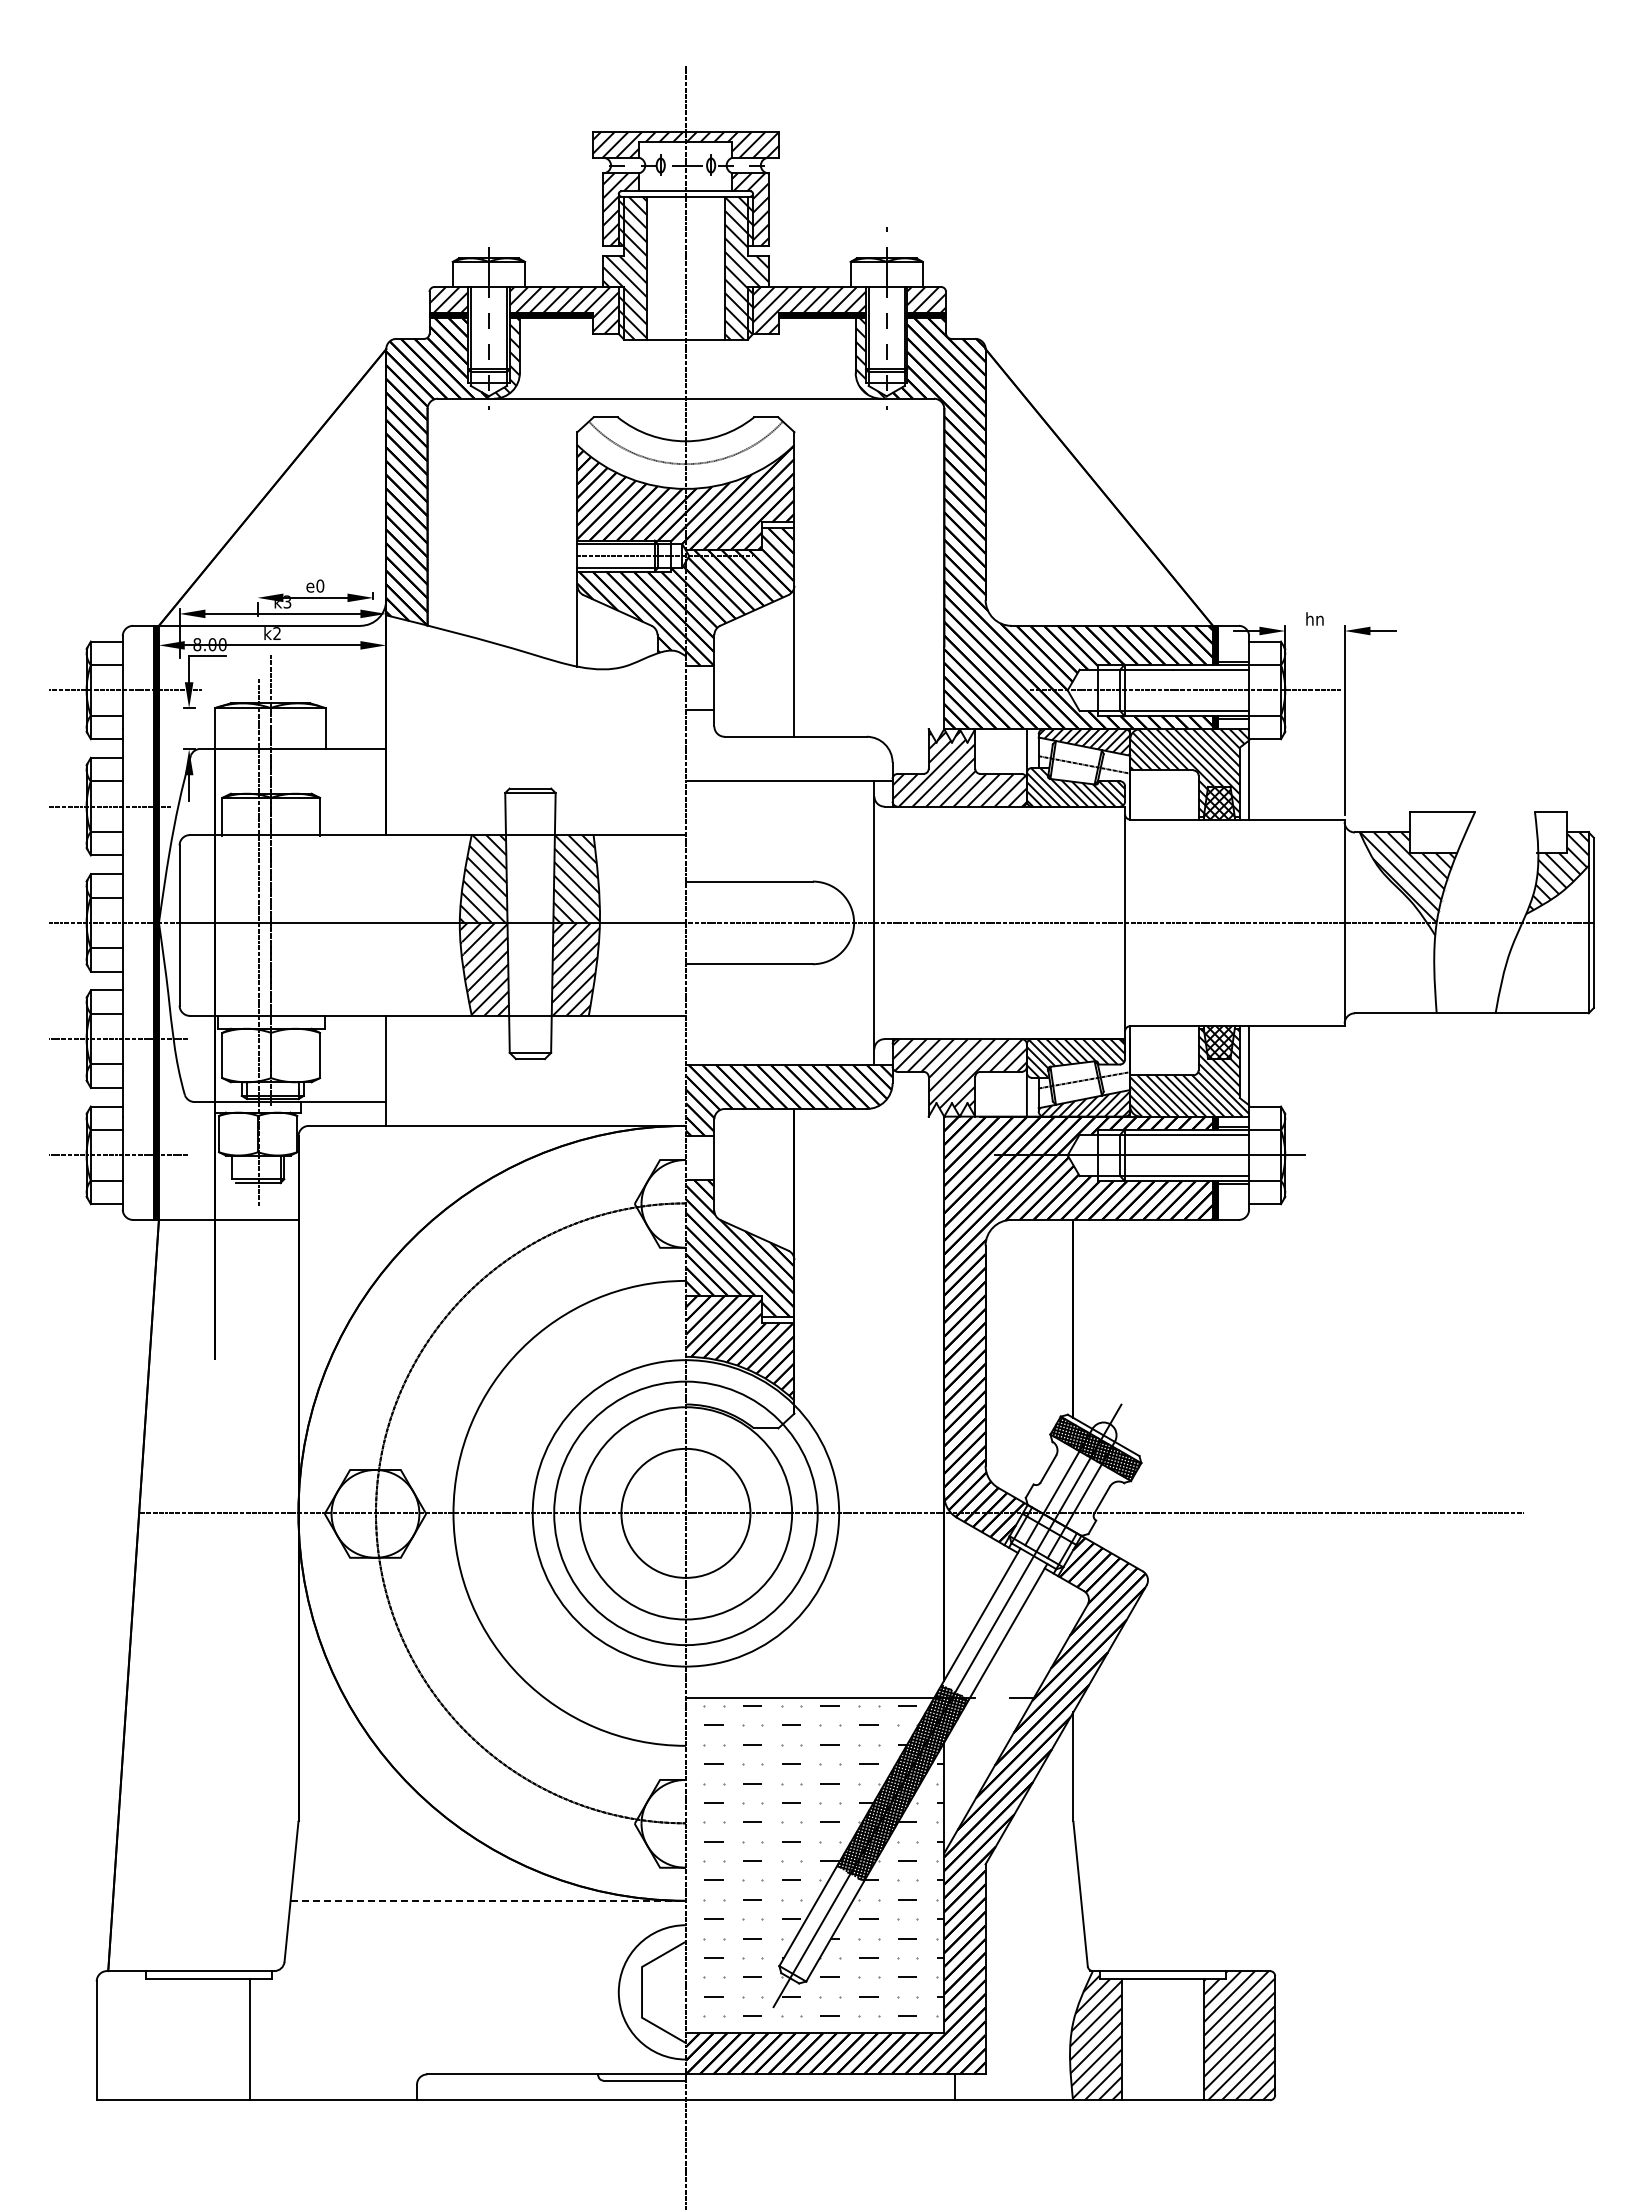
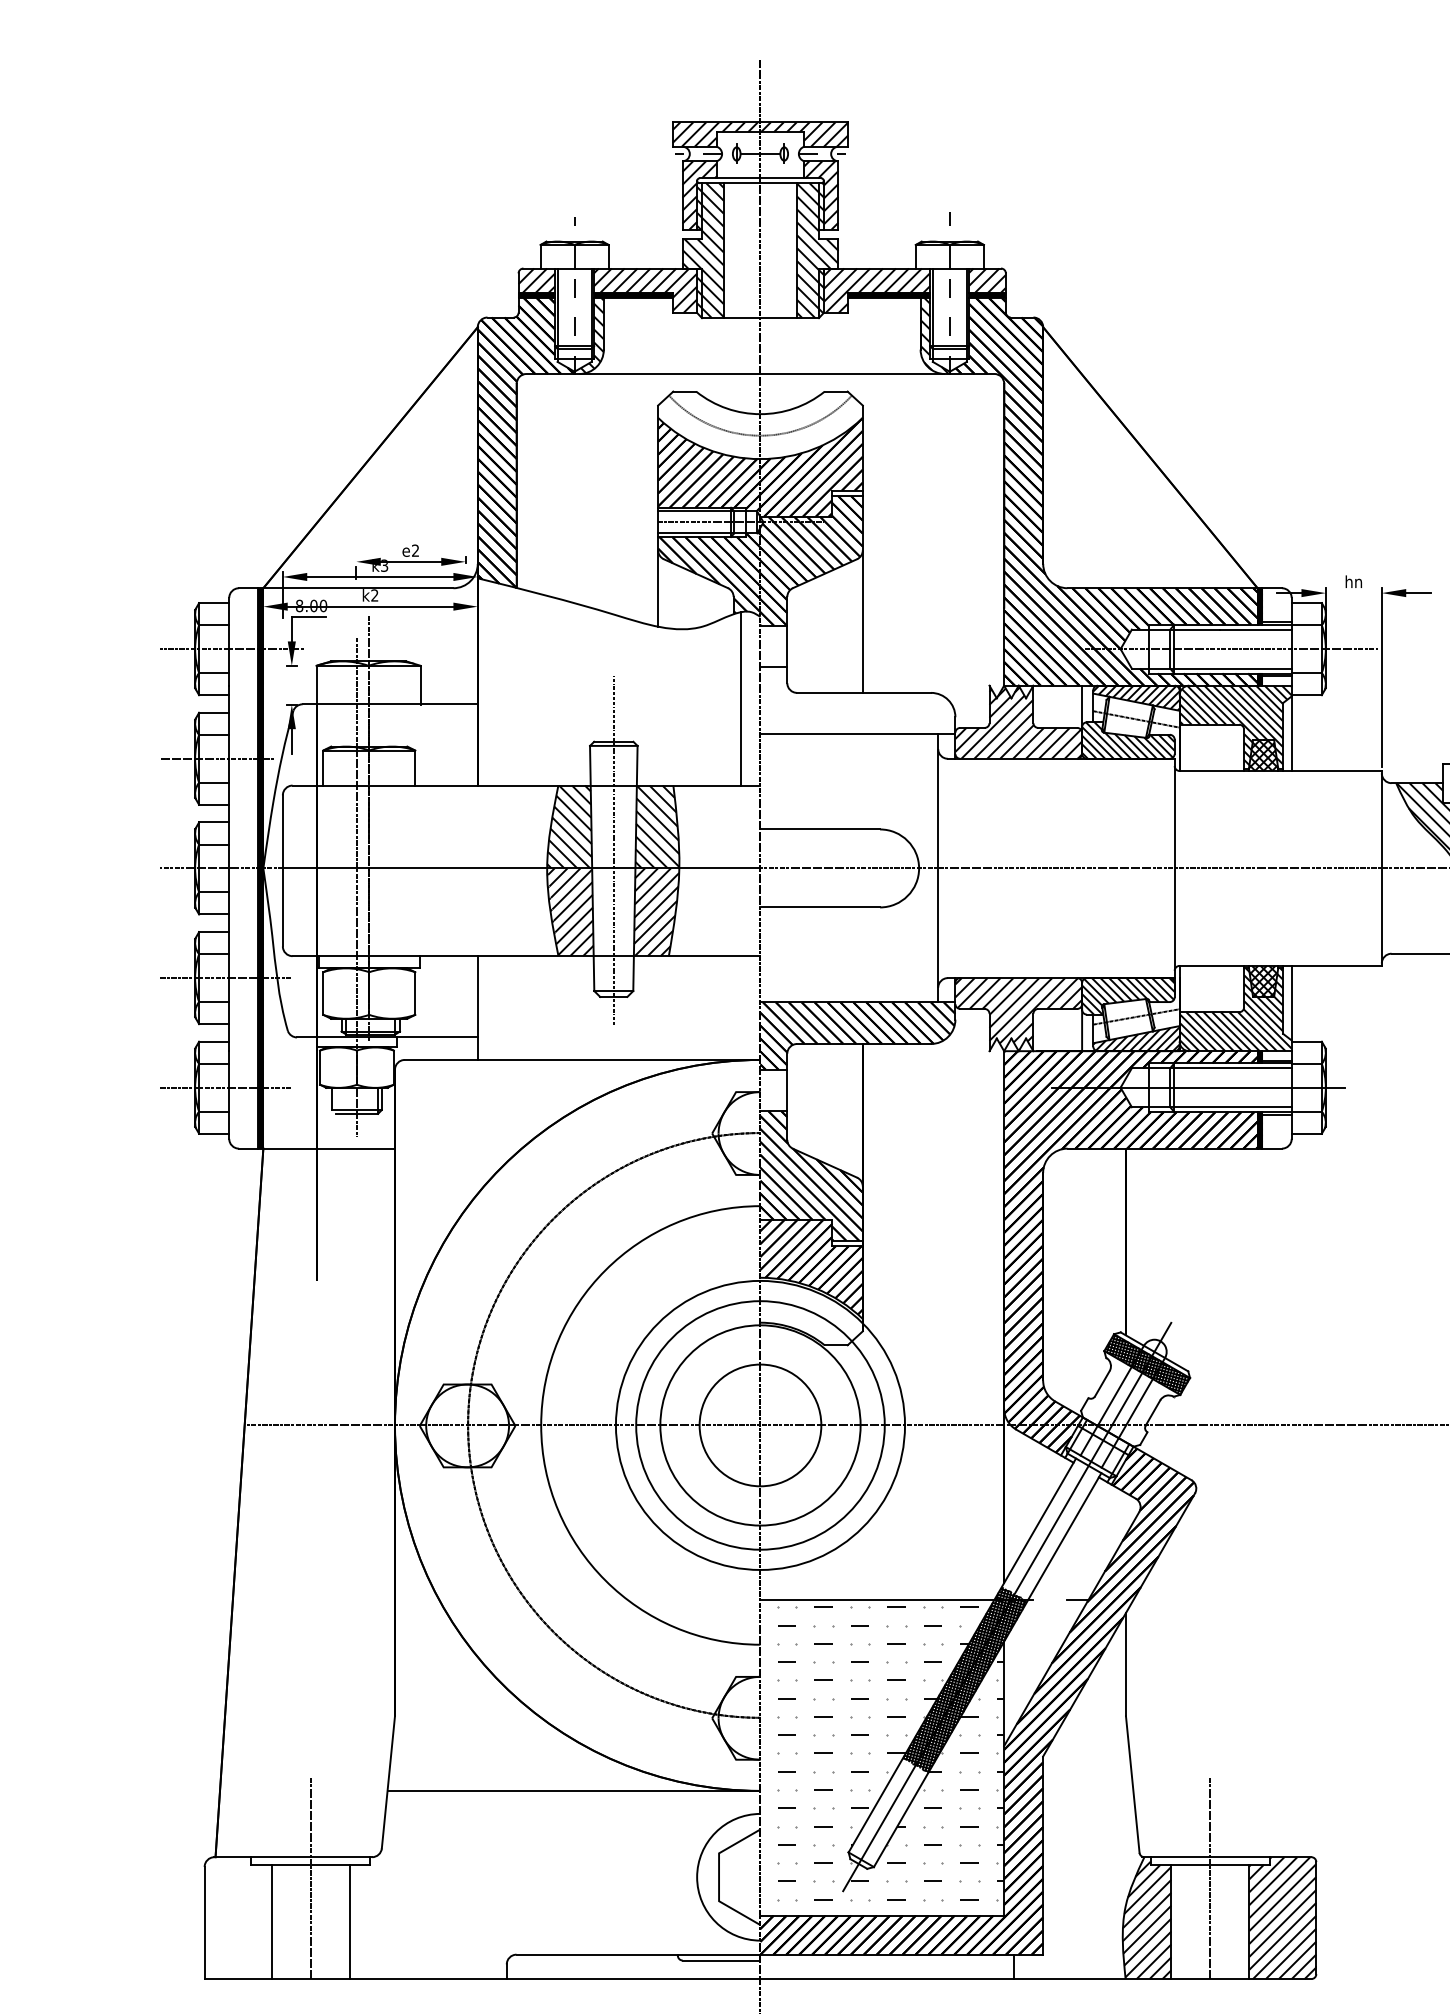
text: (320, 585) -> (415, 550), e0 -> e2
line: (665, 743) -> (741, 699), added
line: (530, 904) -> (613, 851), added
line: (488, 1900) -> (574, 1790), dashed -> solid
line: (209, 1993) -> (311, 1878), added
line: (1162, 1993) -> (1210, 1878), added
line: (167, 2039) -> (271, 1921), added

